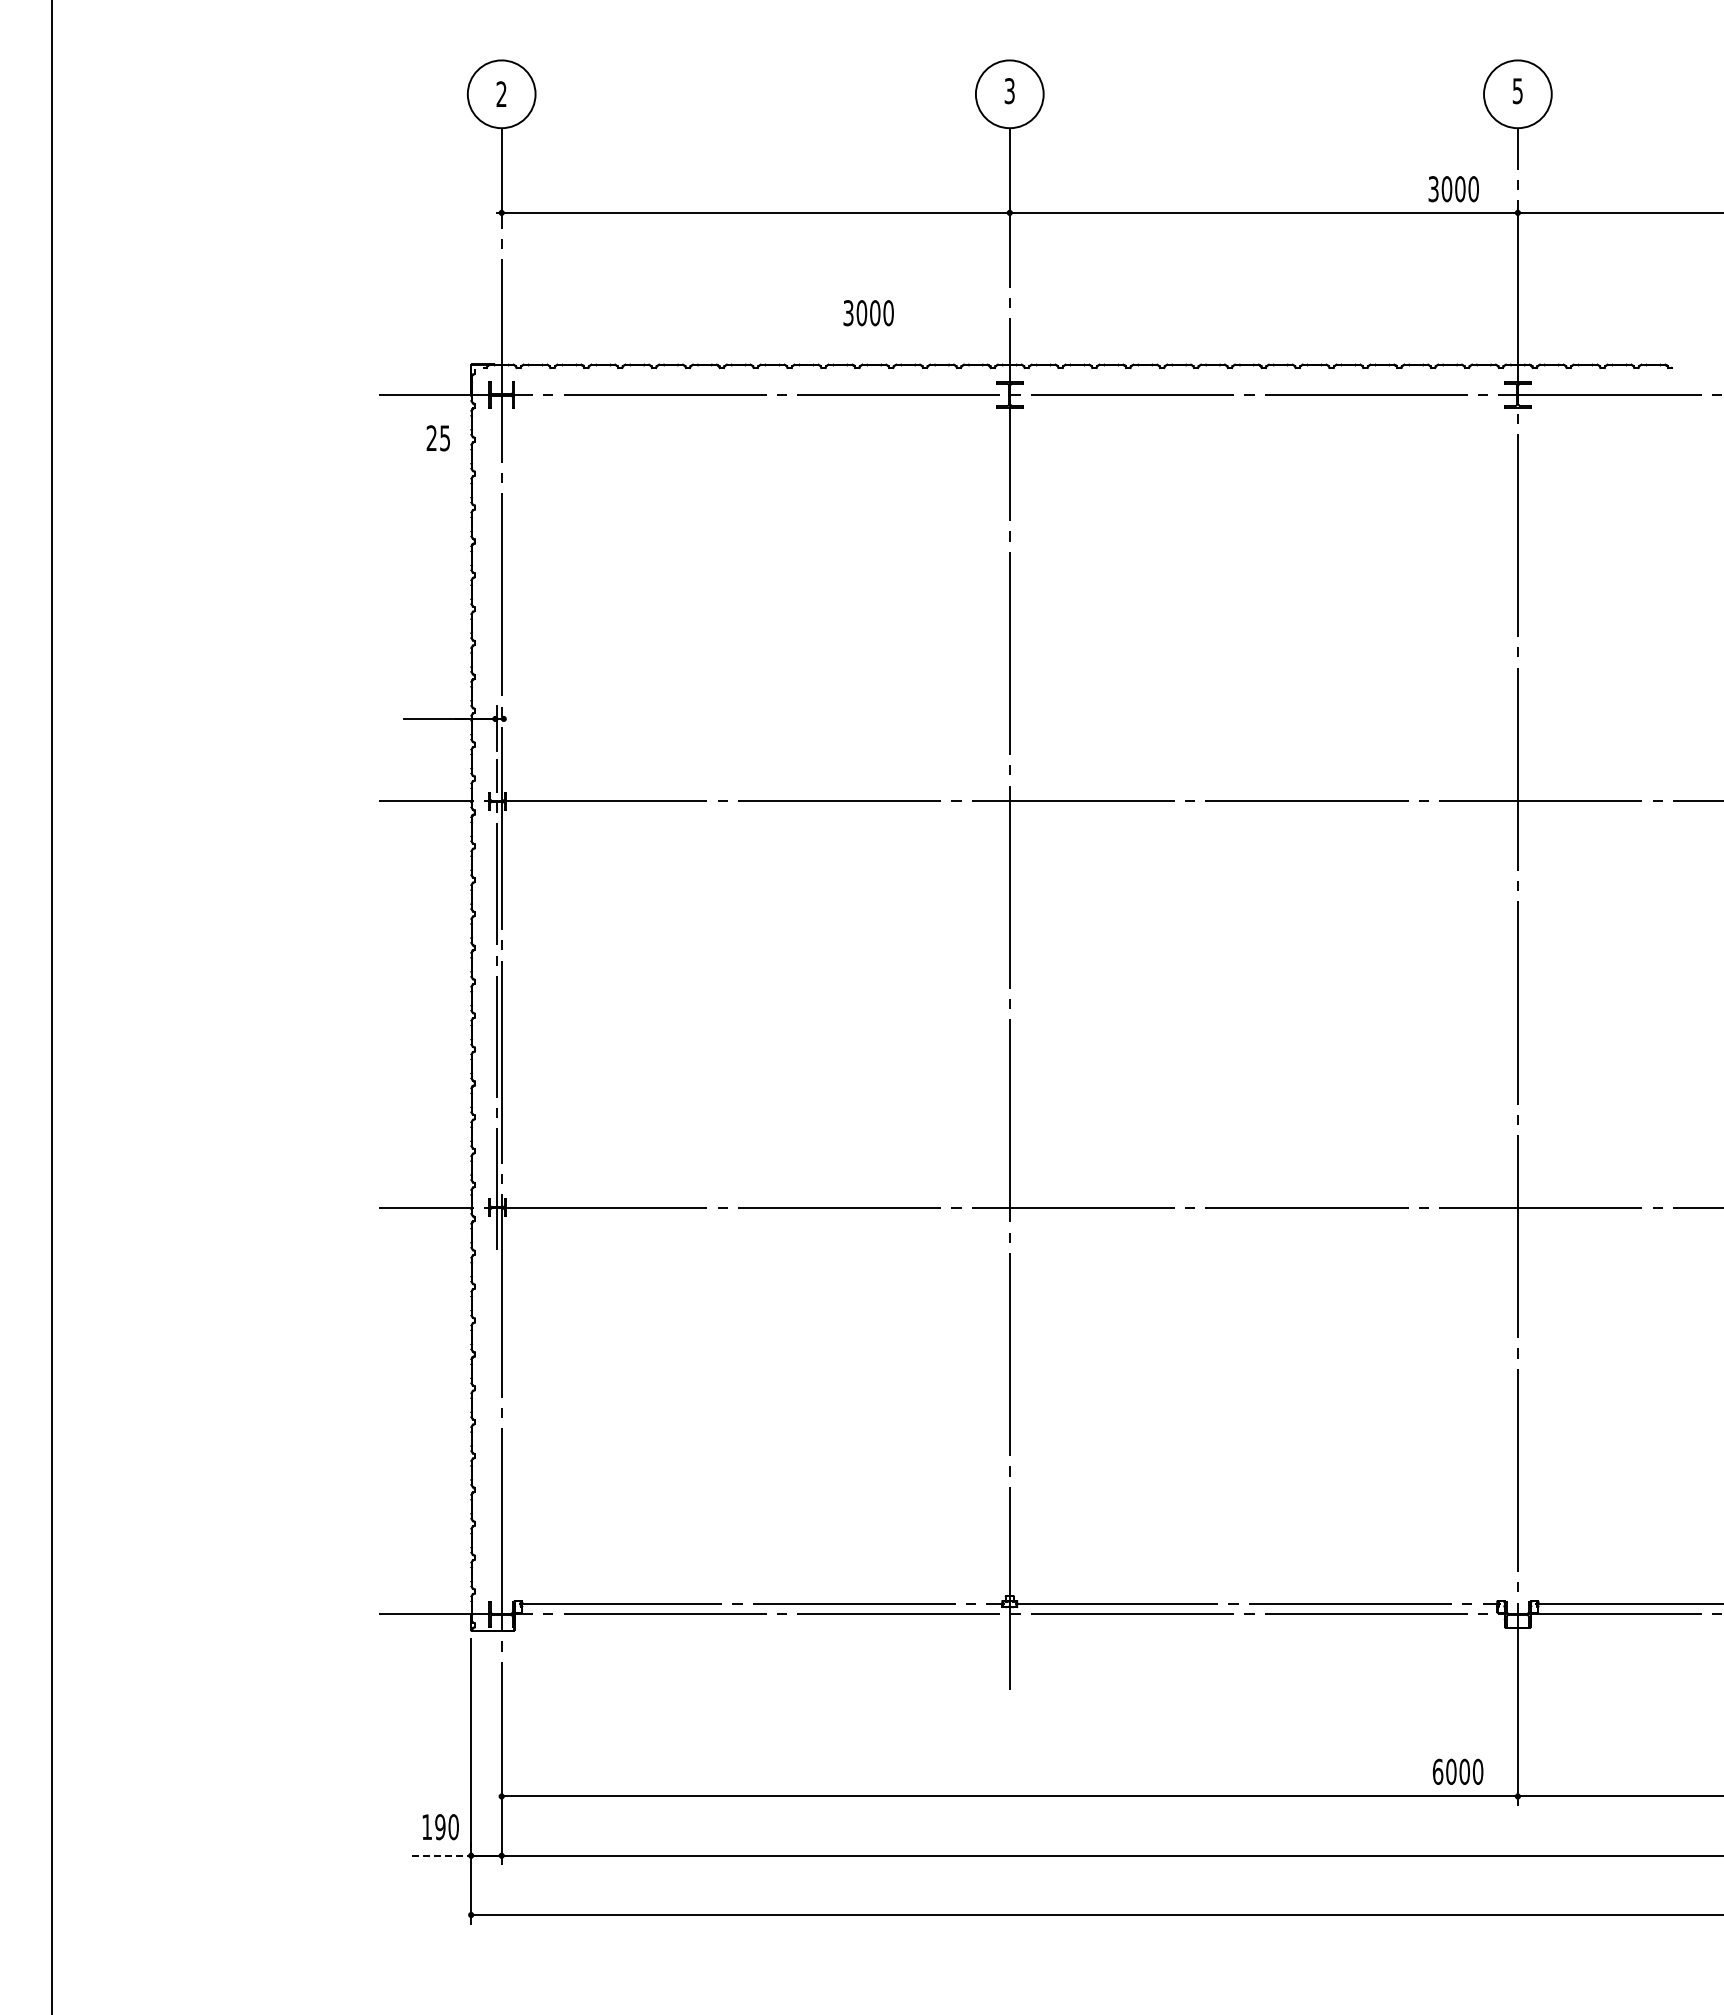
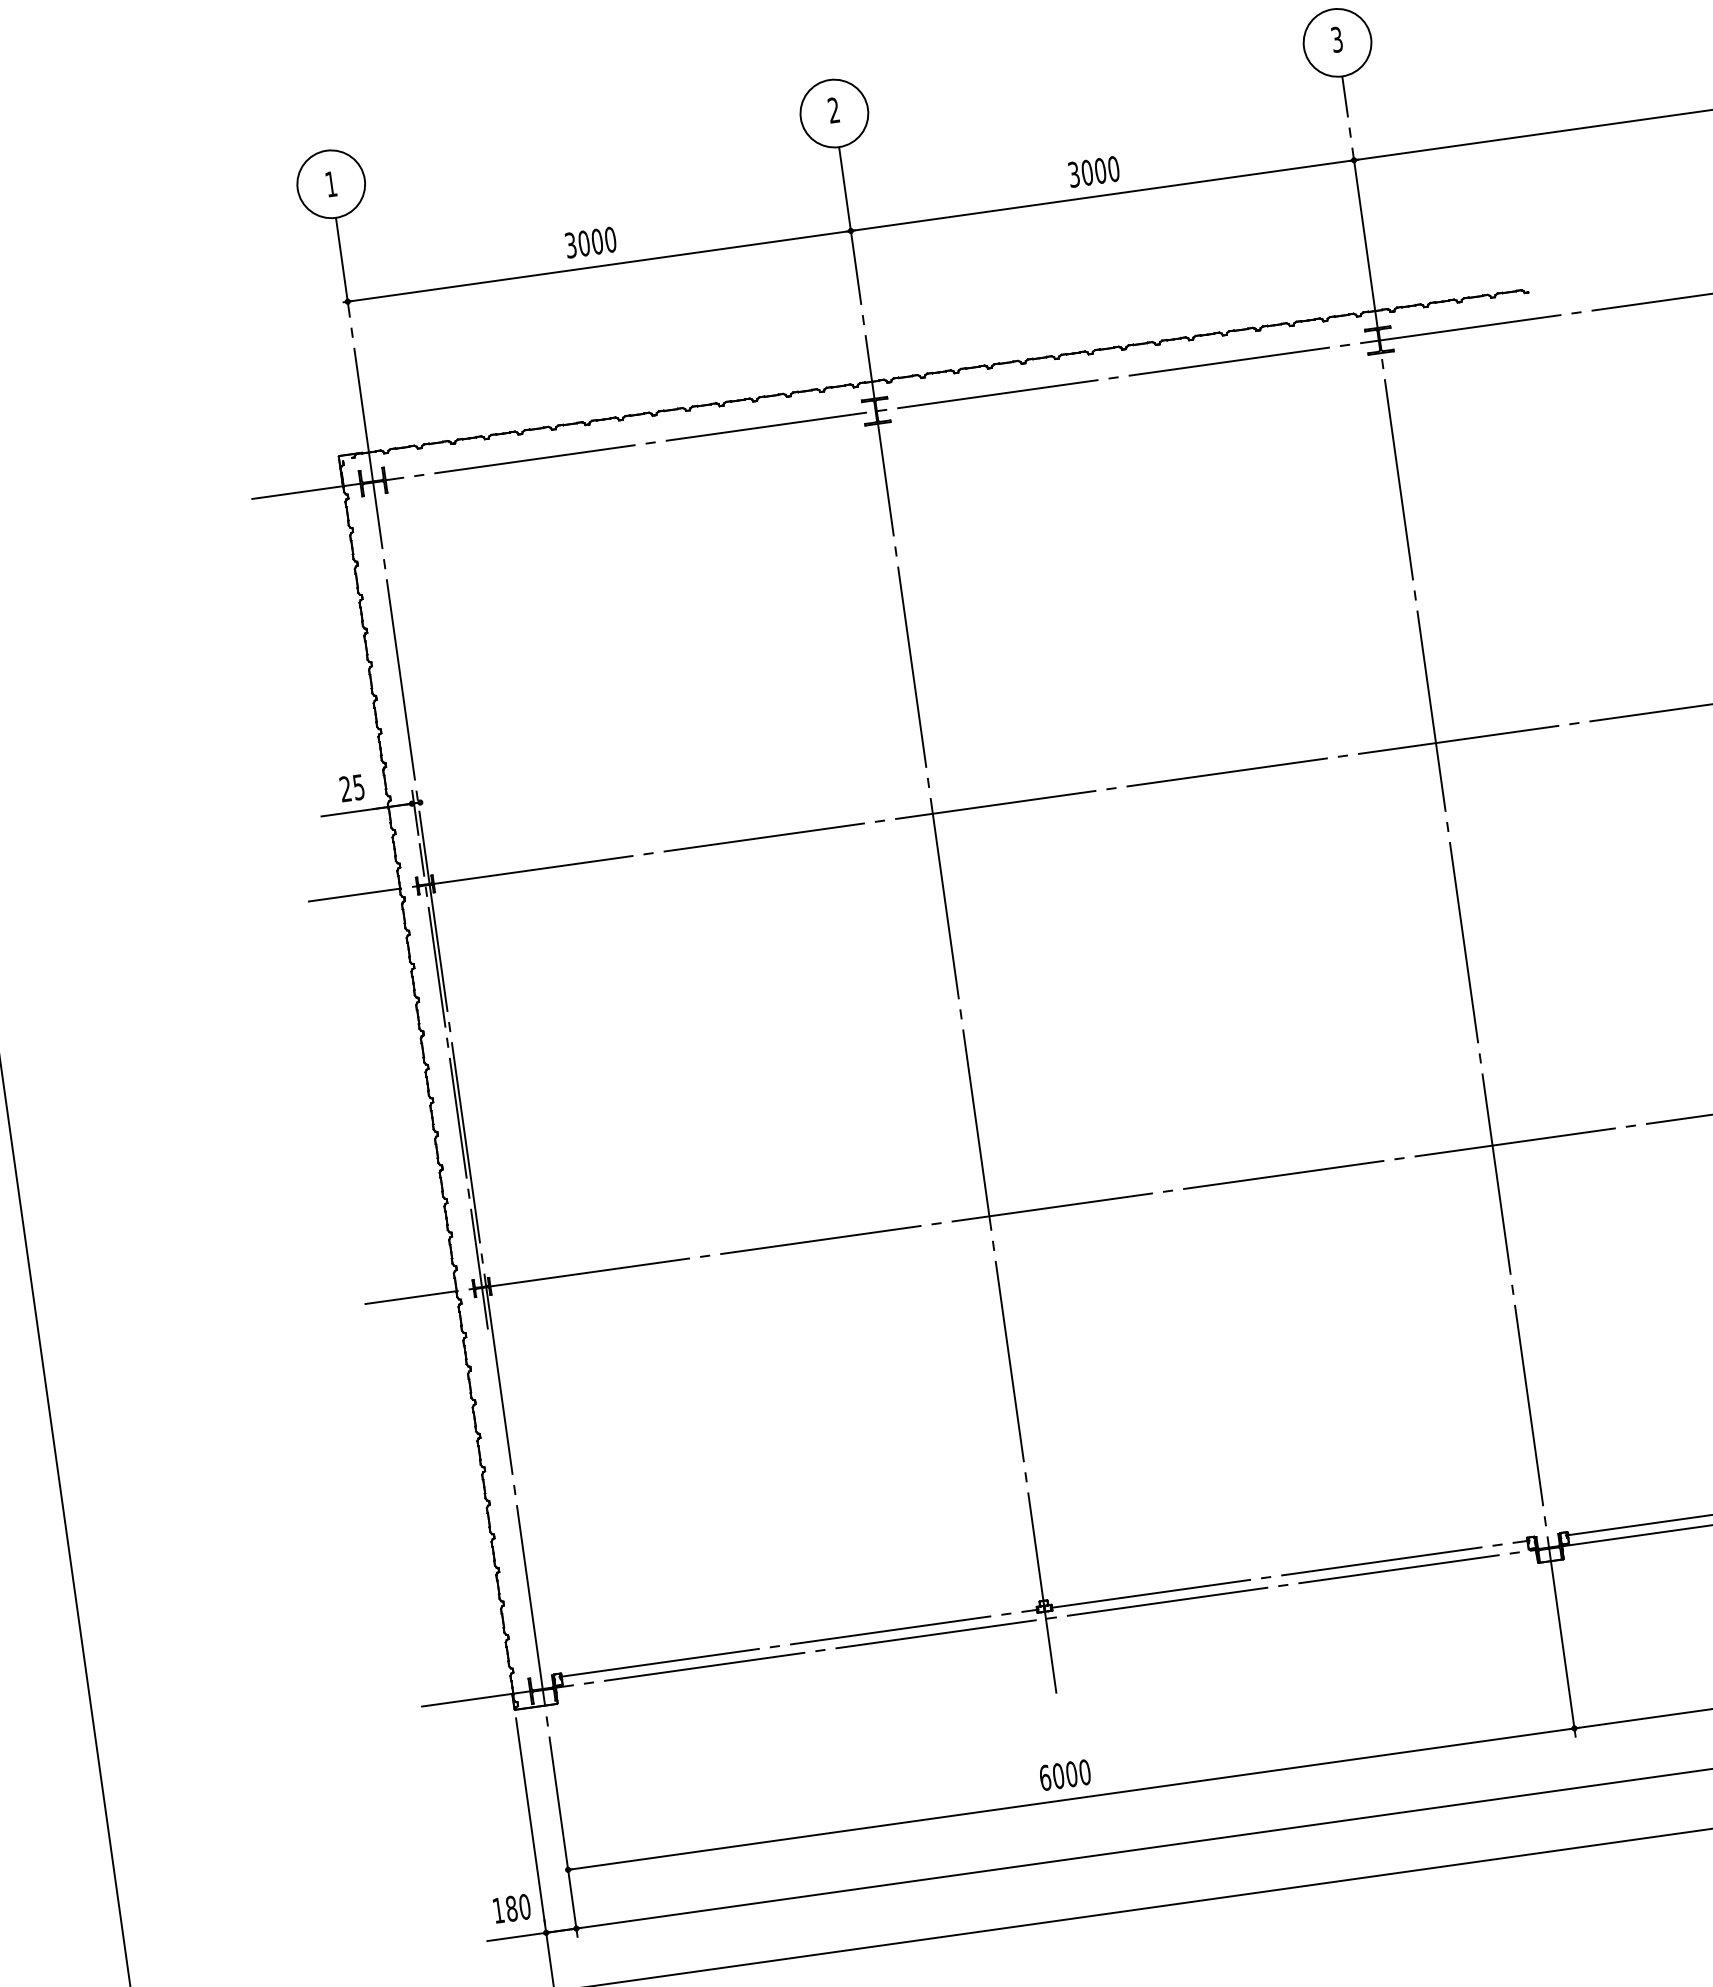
text: (1517, 90) -> (1336, 39), 5 -> 3
text: (1009, 91) -> (833, 110), 3 -> 2
text: (501, 93) -> (330, 183), 2 -> 1
text: (1453, 189) -> (1093, 172), moved
text: (868, 313) -> (590, 242), moved
text: (437, 438) -> (351, 788), moved
text: (1457, 1771) -> (1064, 1774), moved
text: (440, 1827) -> (511, 1909), 190 -> 180
line: (440, 1855) -> (515, 1936), dashed -> solid

